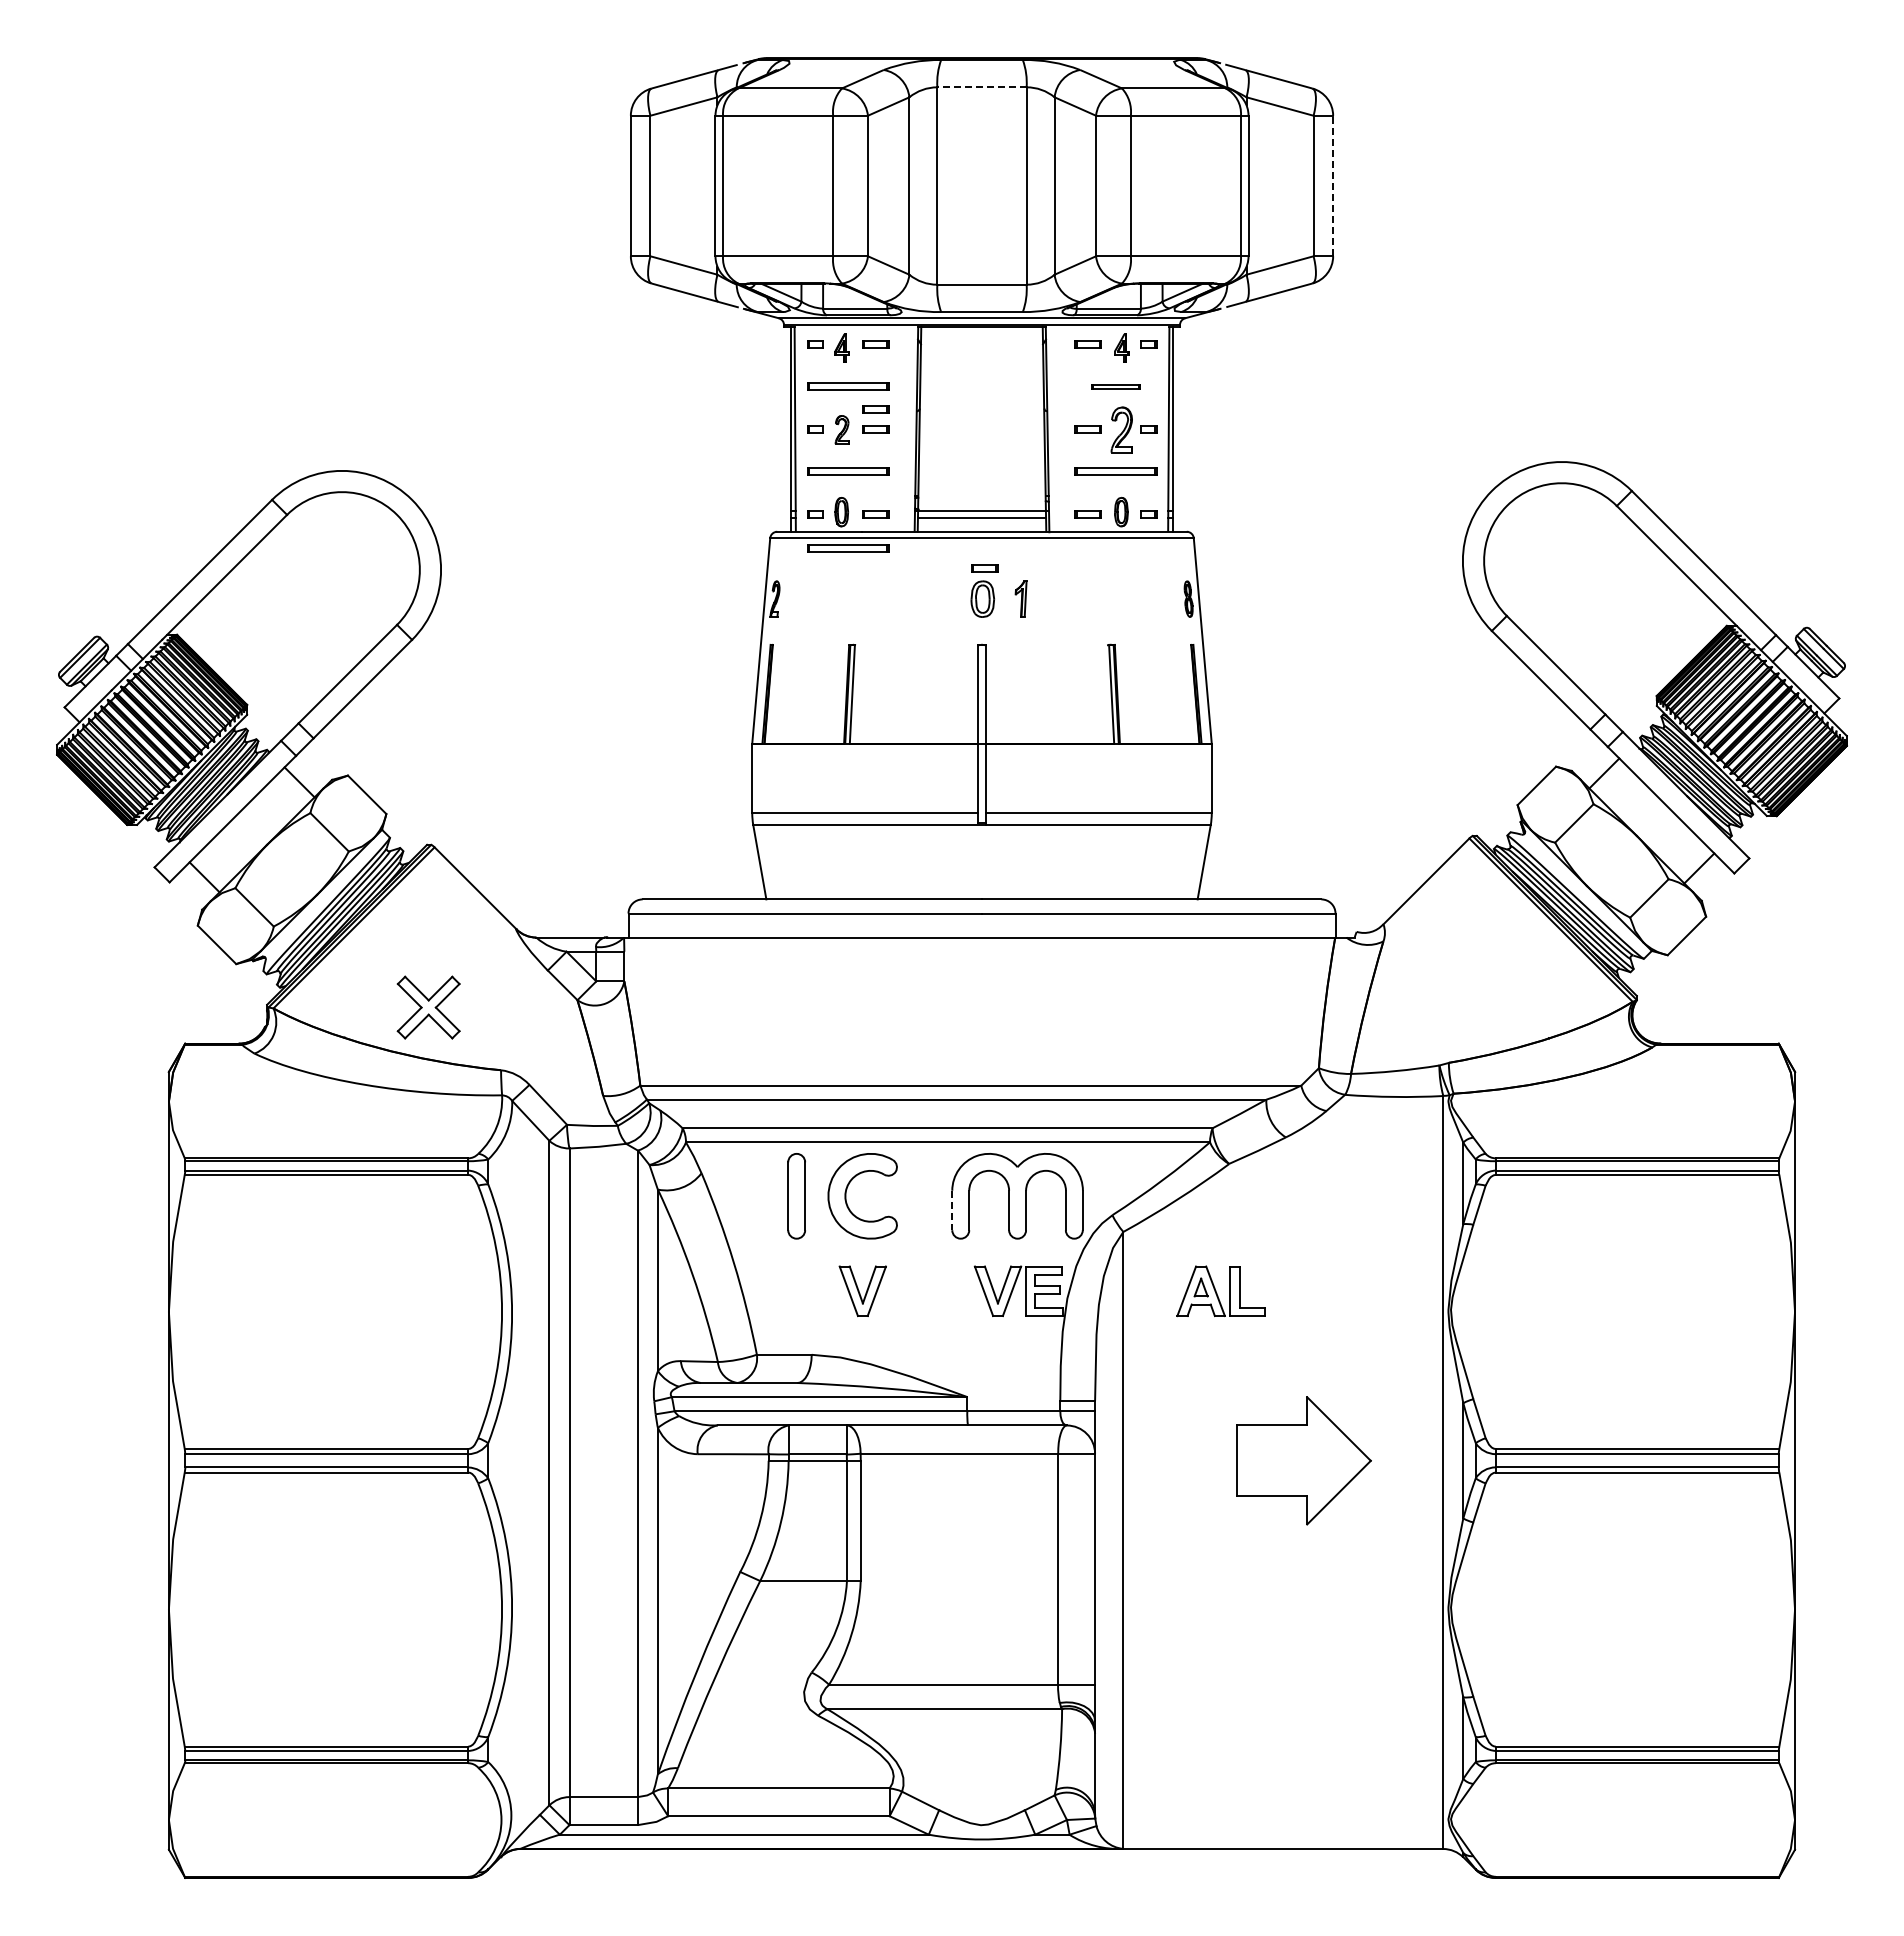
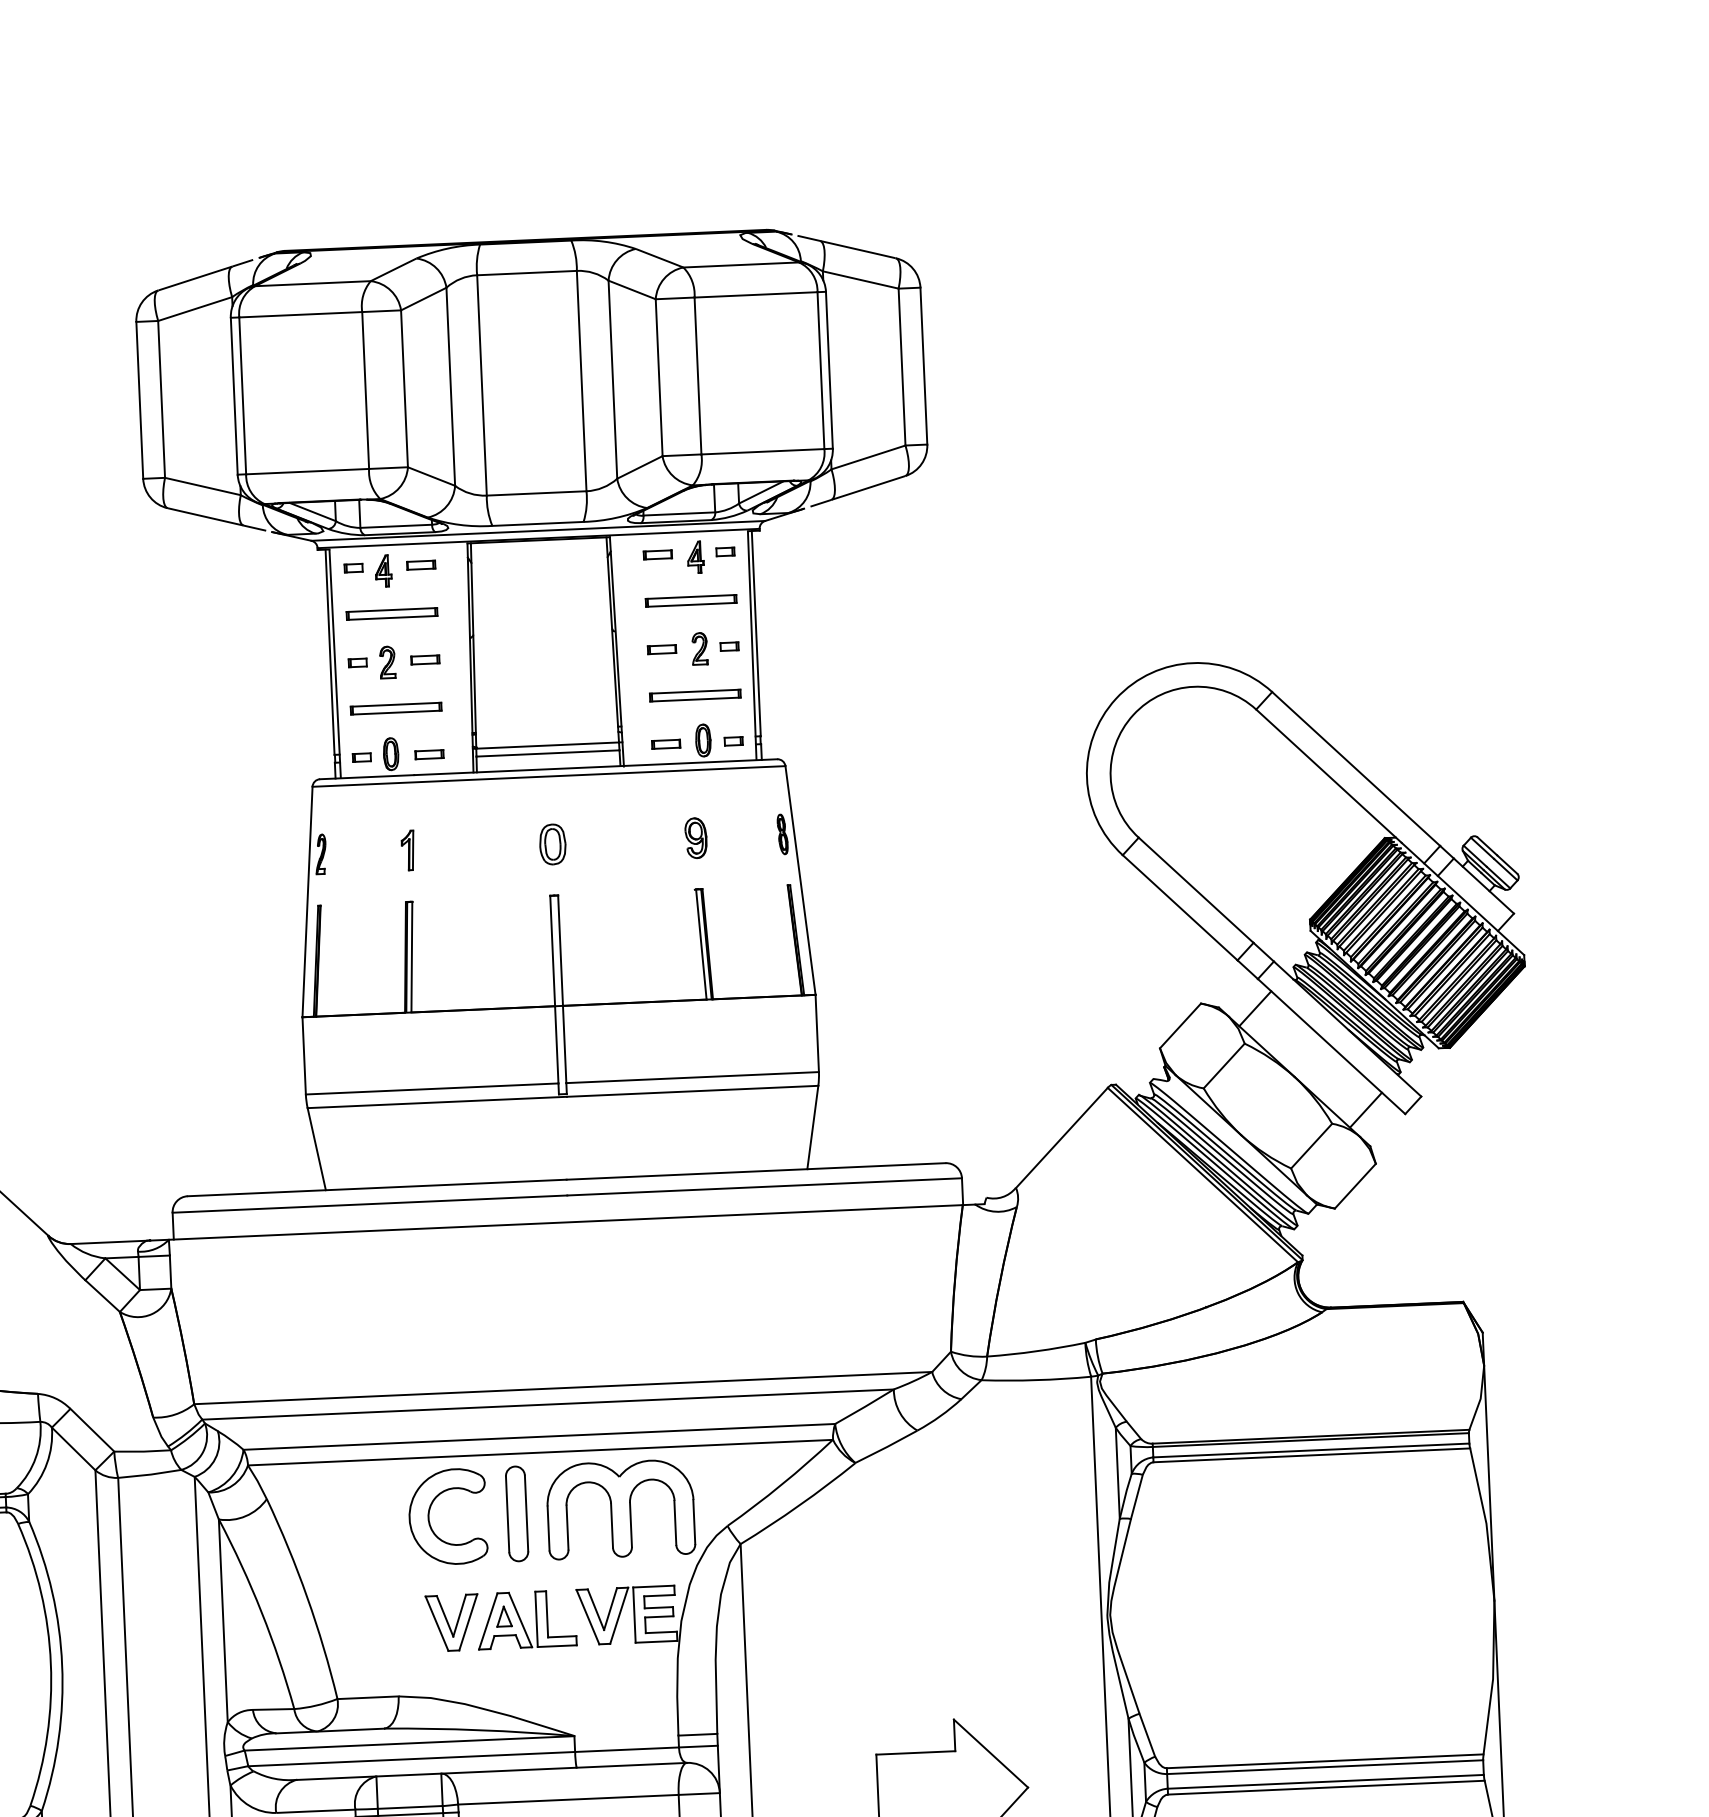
line: (982, 87) -> (527, 273), dashed -> solid
line: (1333, 185) -> (924, 365), dashed -> solid
part: (1115, 386) -> (690, 600), size x1.67
part: (875, 409) -> (423, 637), removed
part: (1121, 429) -> (699, 648), size x0.62
part: (848, 548) -> (400, 794), removed
part: (984, 568) -> (553, 810), removed
part: (1020, 598) -> (407, 850), moved
part: (1111, 598) -> (696, 837), added
part: (796, 1196) -> (516, 1514), moved
line: (952, 1210) -> (548, 1528), dashed -> solid
part: (1220, 1291) -> (525, 1620), moved

